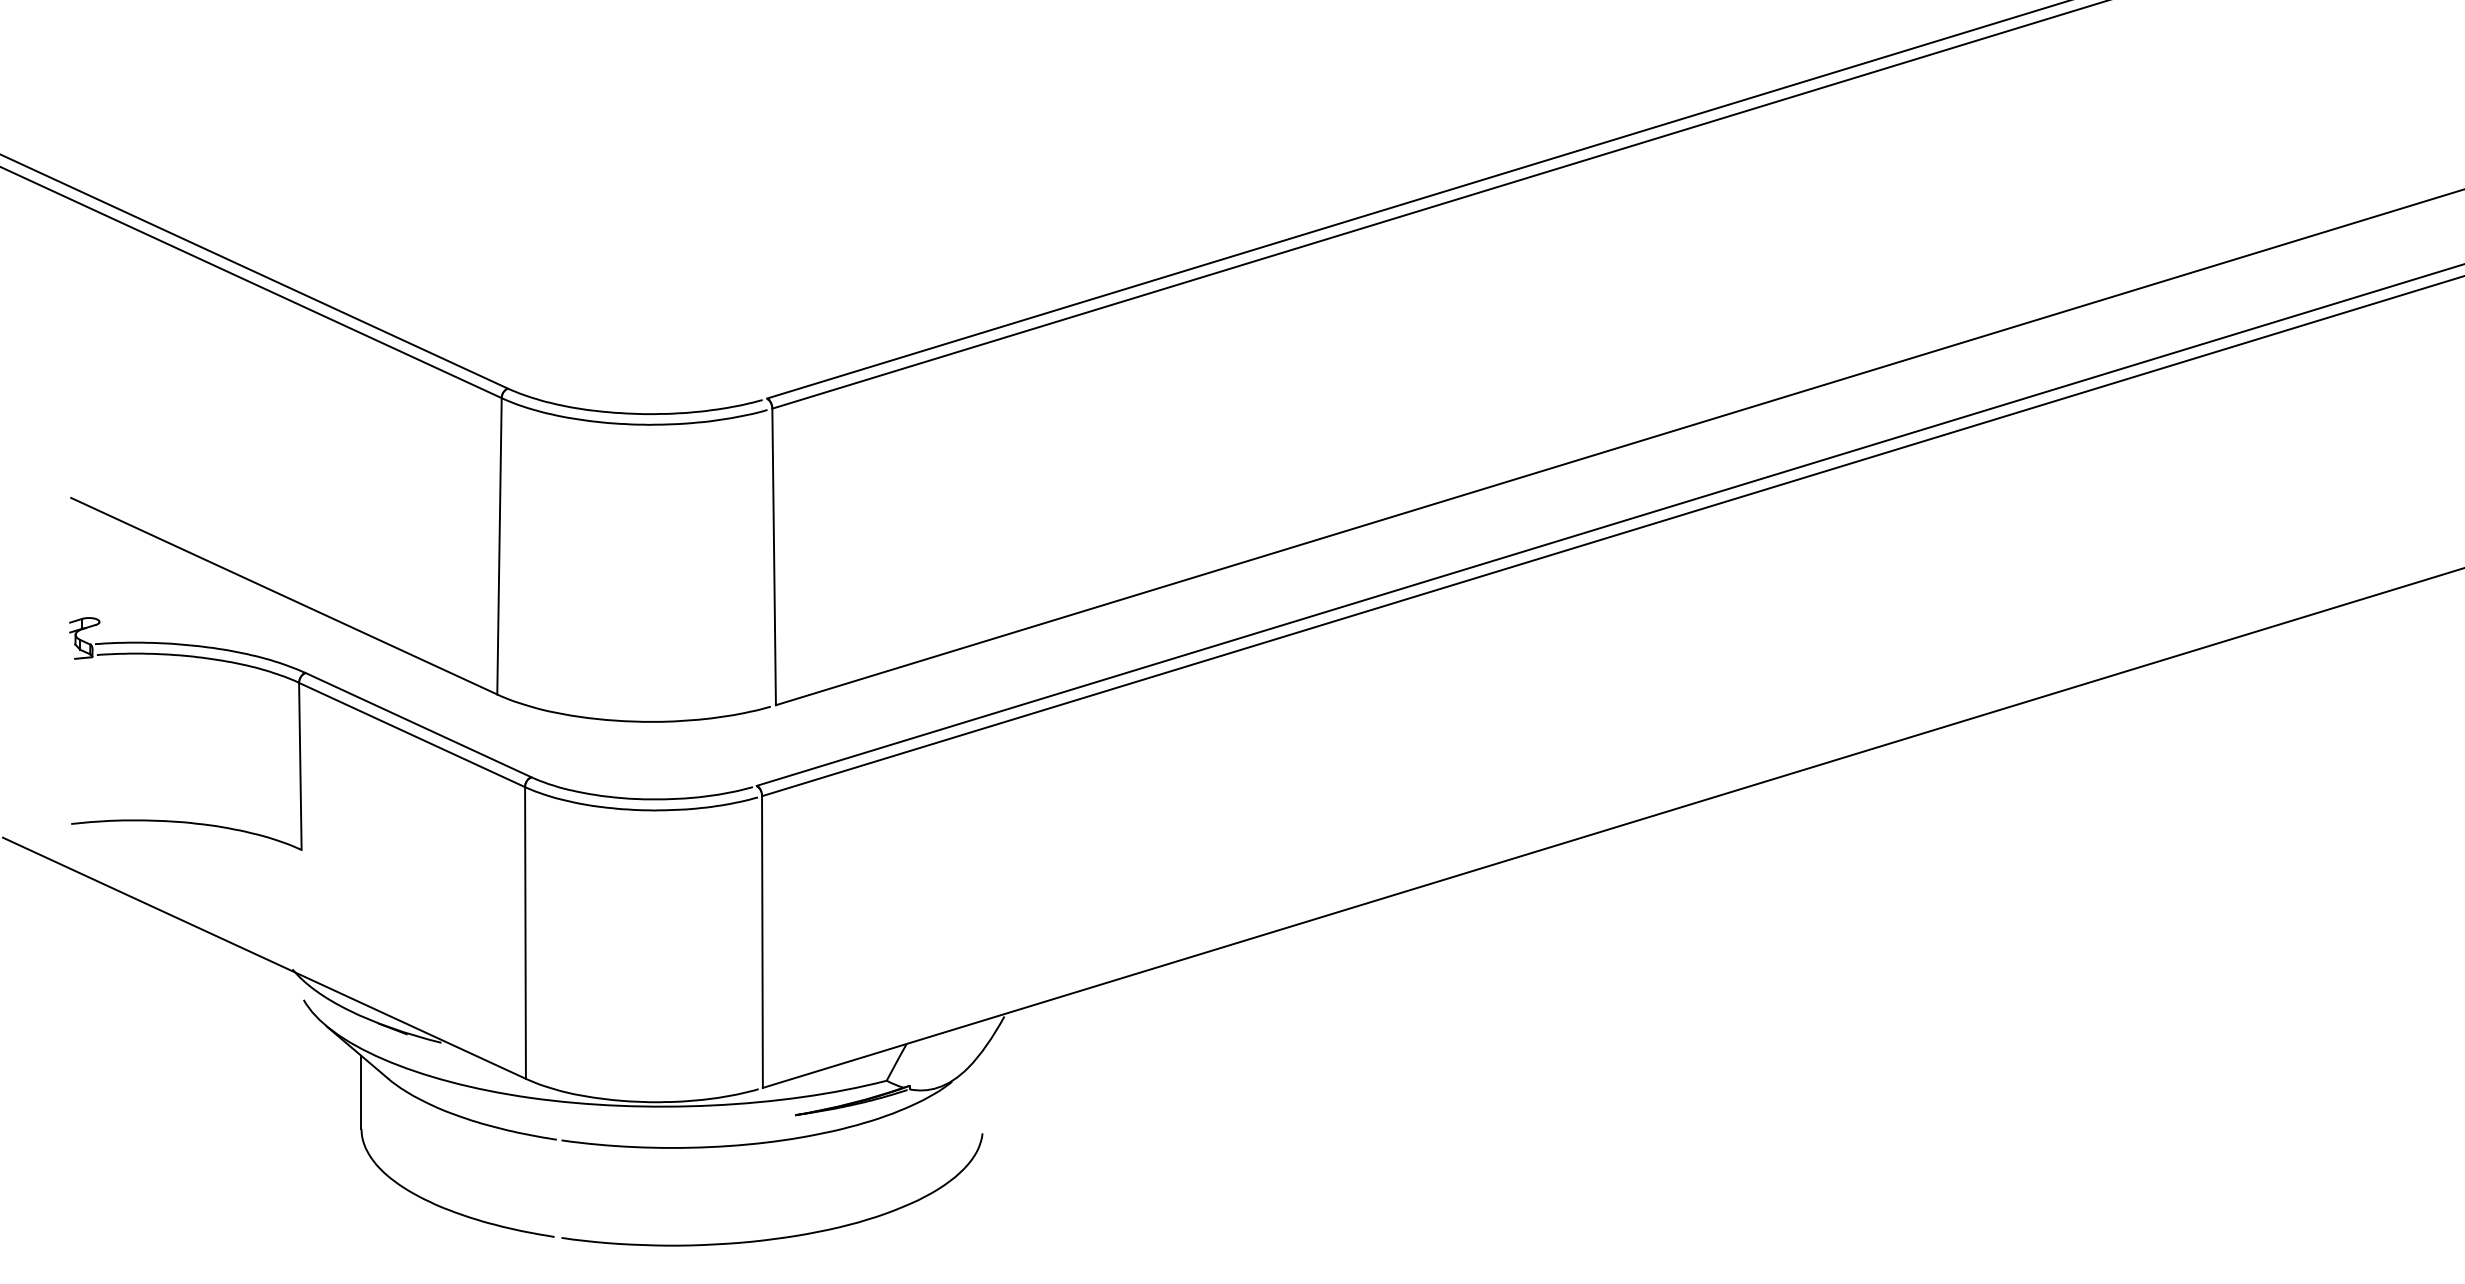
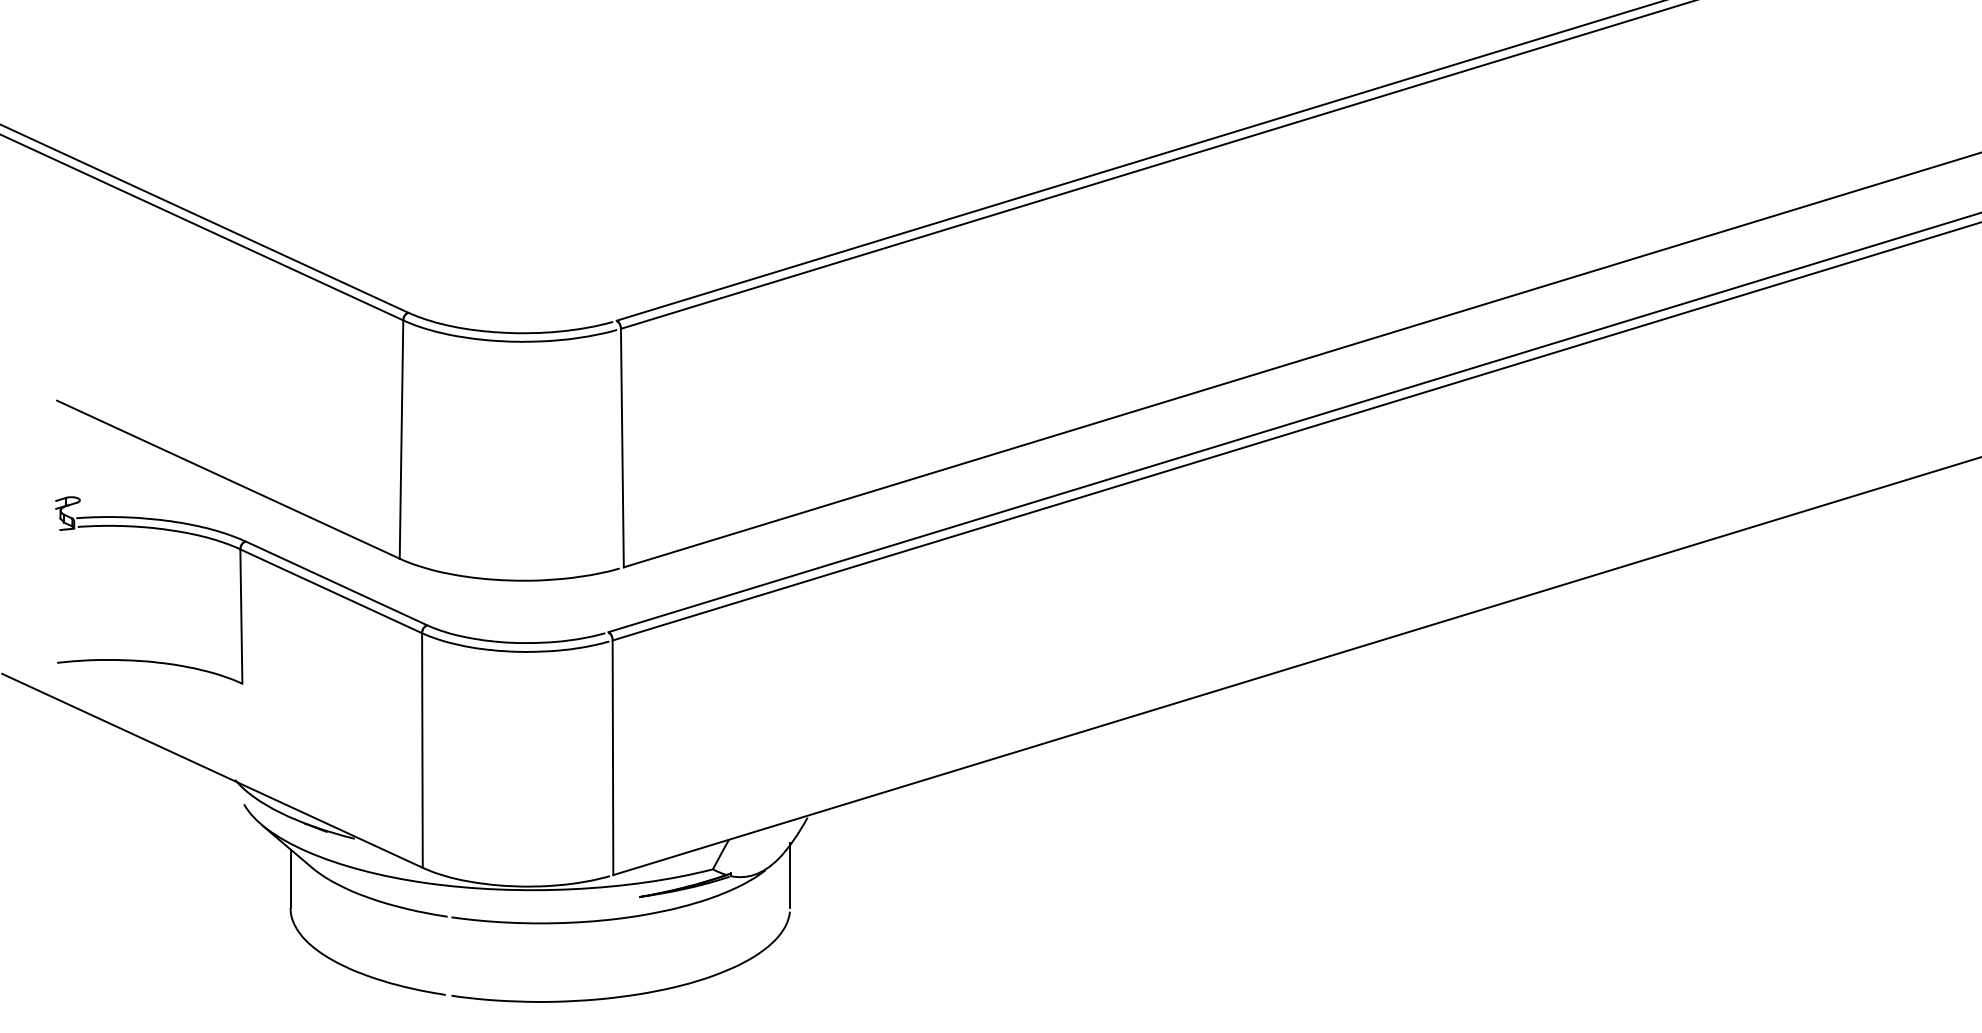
line: (982, 1087) -> (789, 874), added

